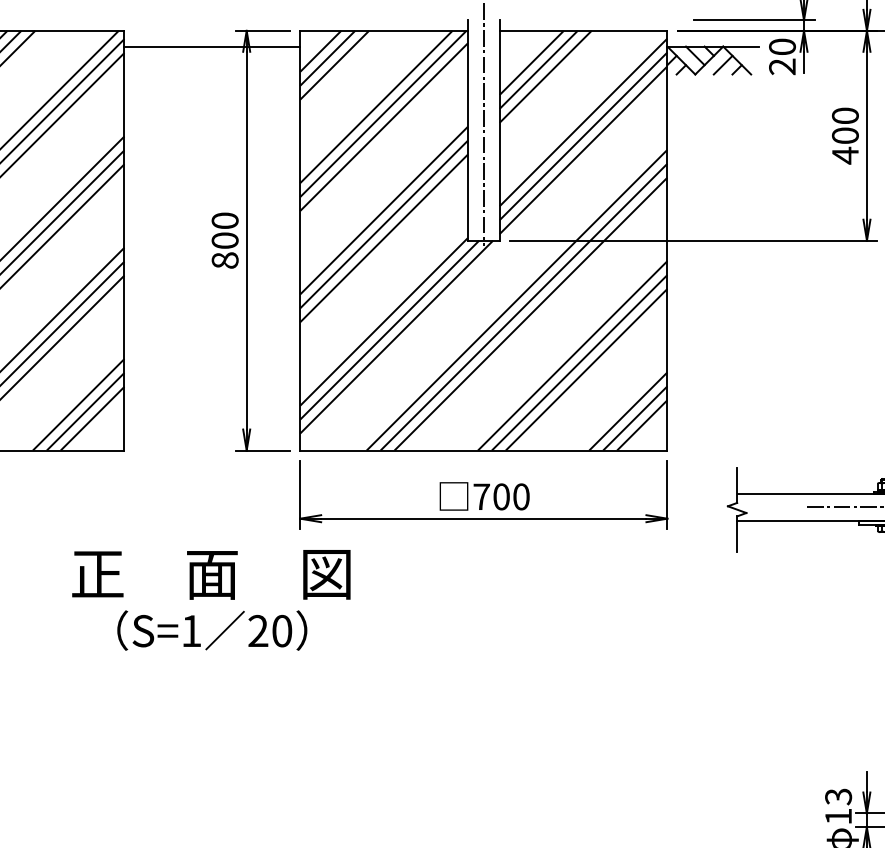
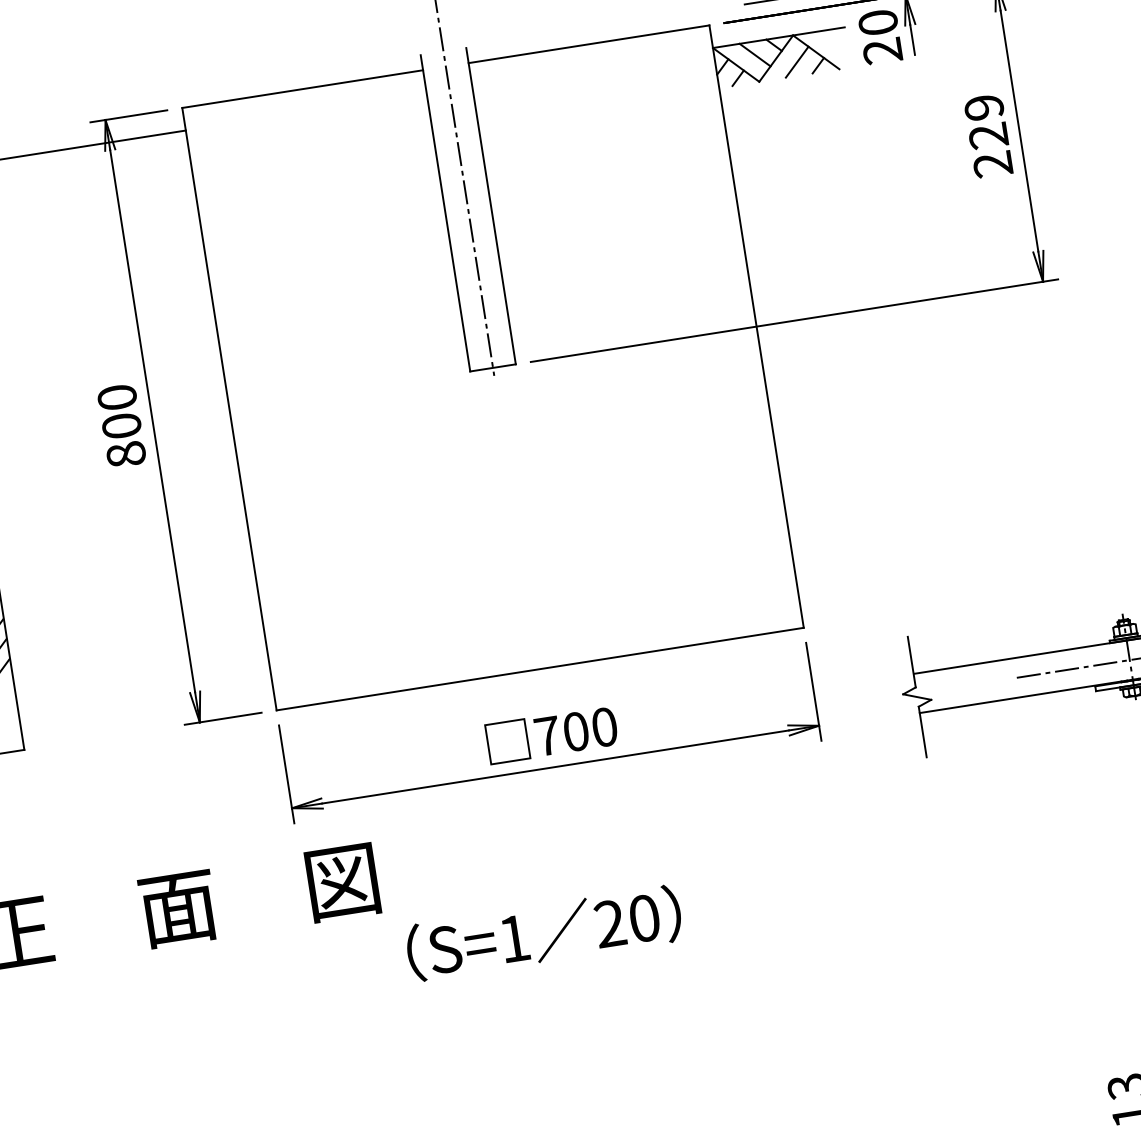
text: (844, 135) -> (987, 135), 400 -> 229
hatch: (483, 240) -> (492, 367), removed
text: (212, 630) -> (544, 933), moved

